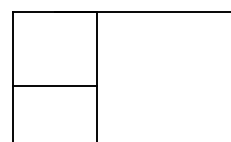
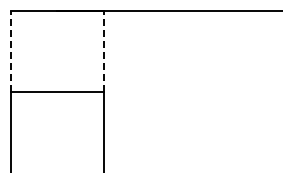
line: (12, 49) -> (10, 51), solid -> dashed
line: (97, 49) -> (103, 51), solid -> dashed

